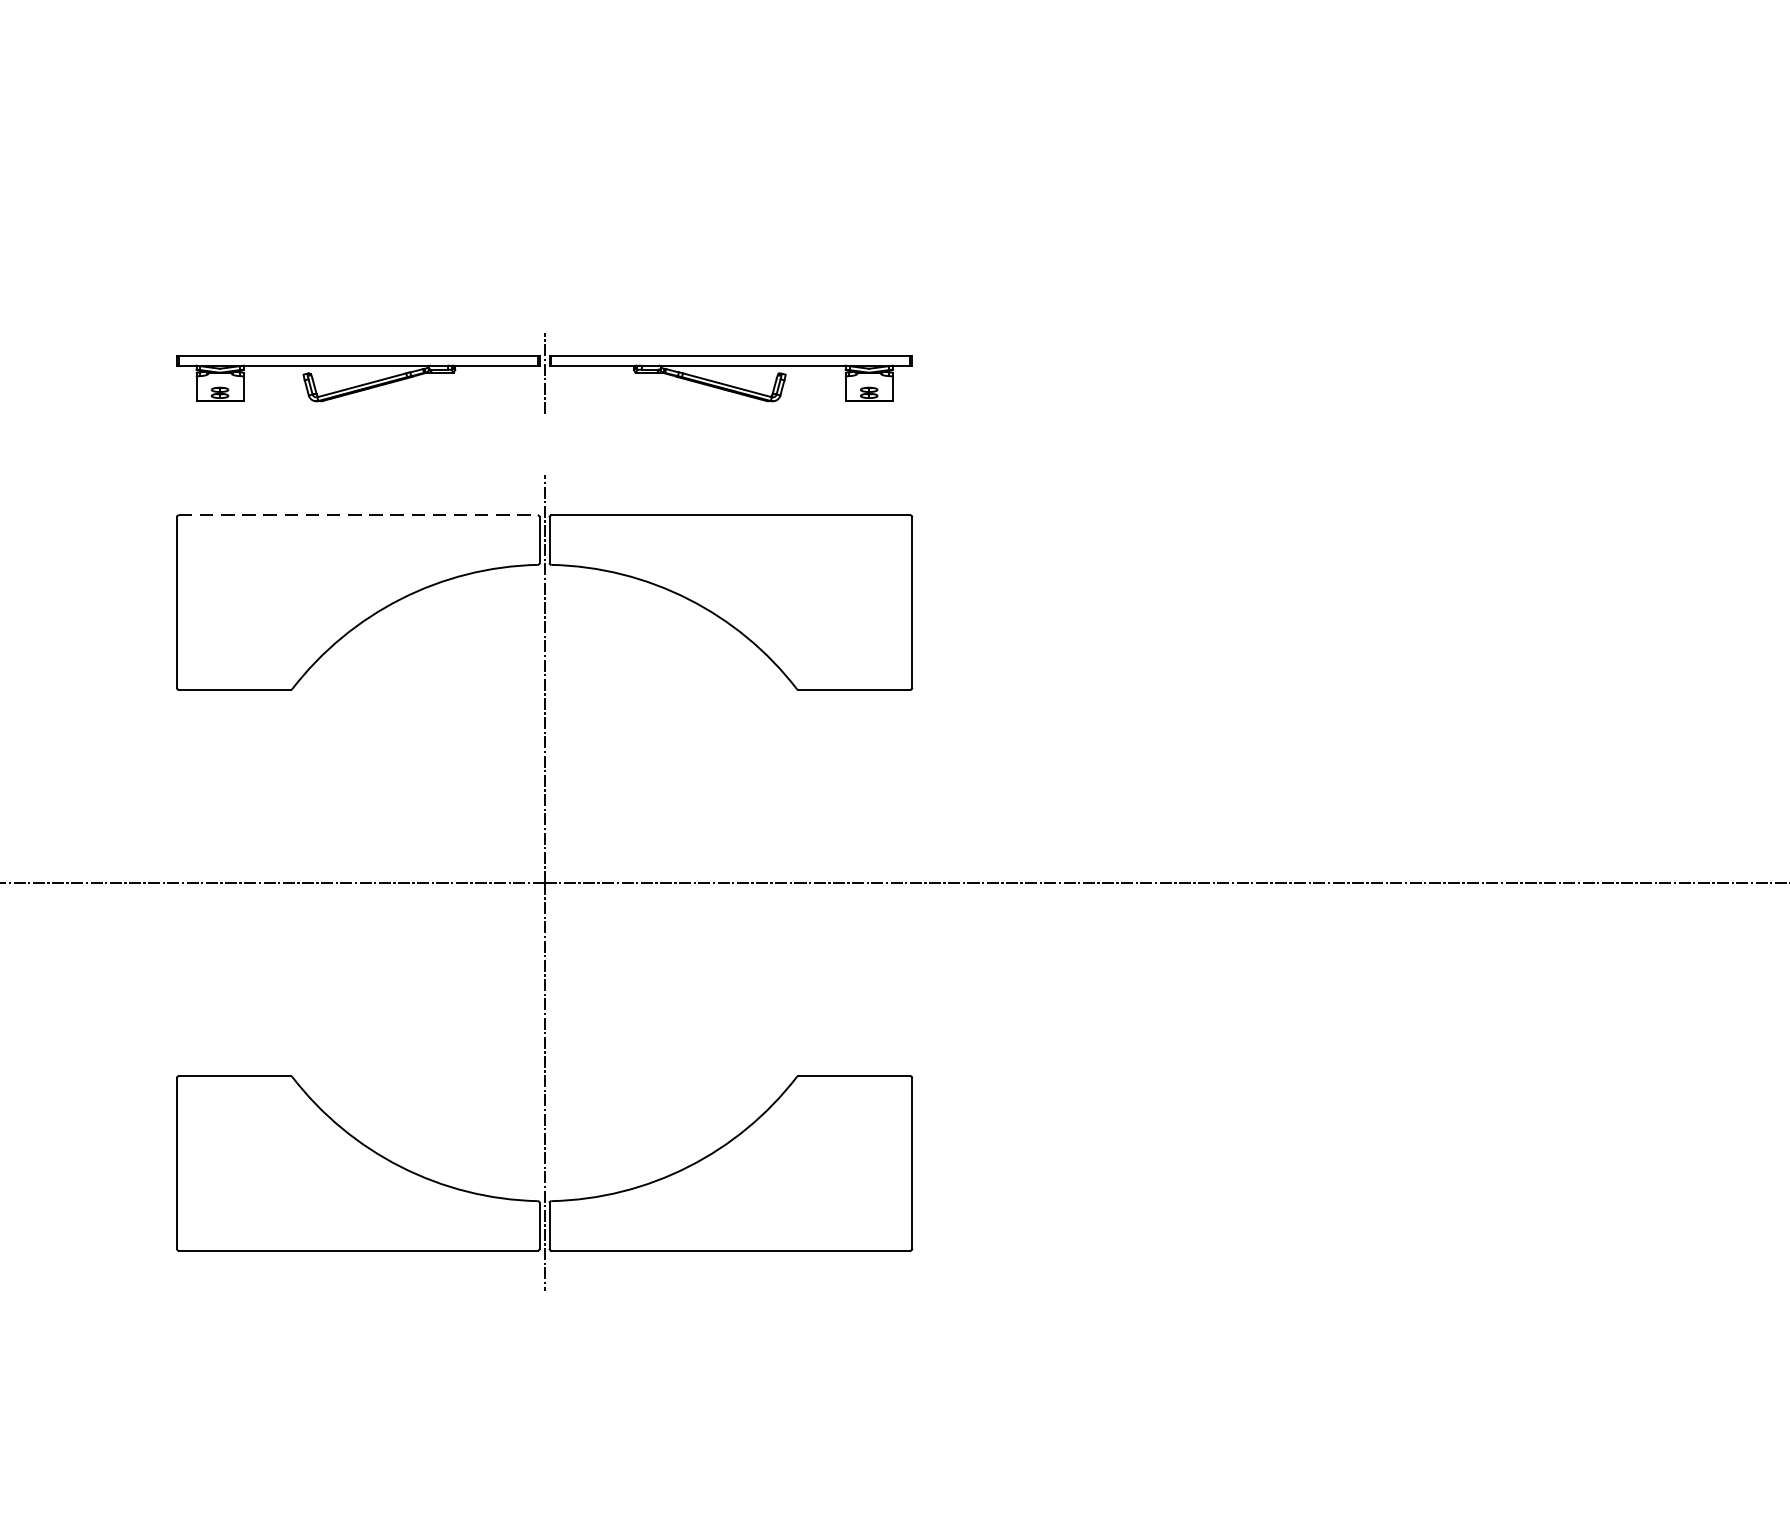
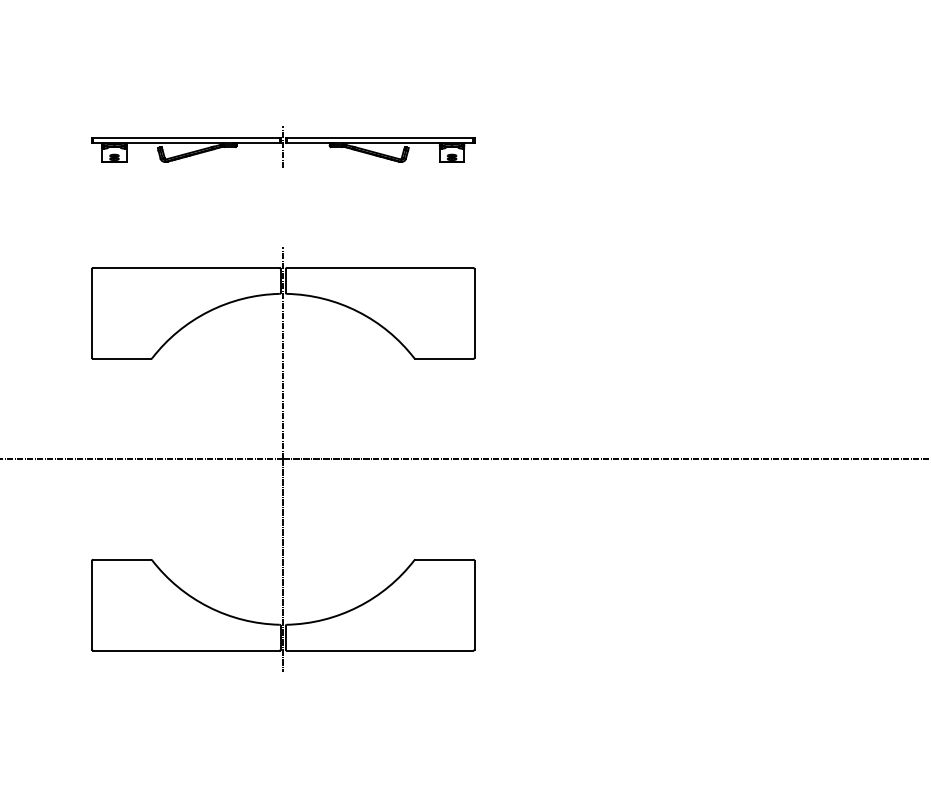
part: (545, 371) -> (283, 146), moved
line: (358, 516) -> (186, 268), dashed -> solid

